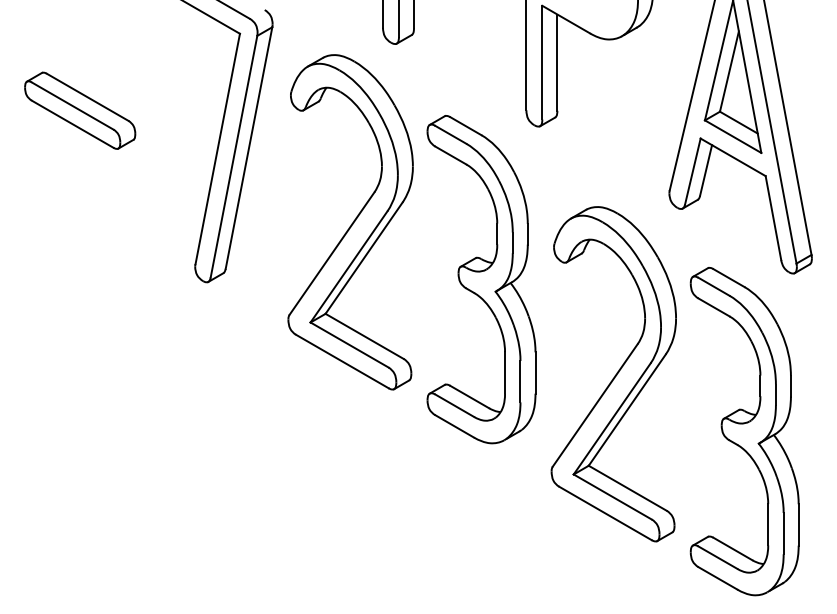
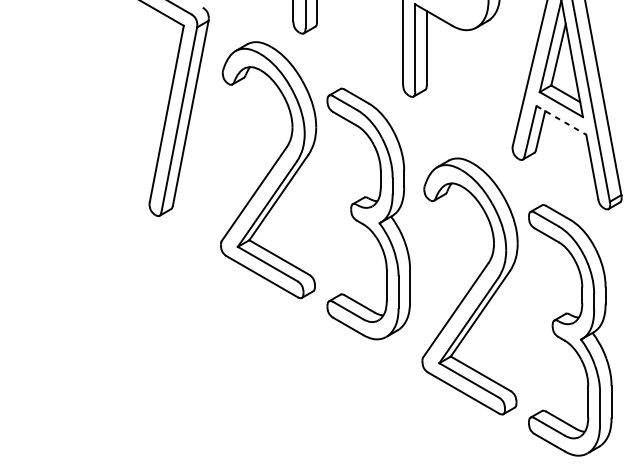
part: (80, 110) -> (61, 84), removed
line: (733, 157) -> (561, 120), solid -> dashed

